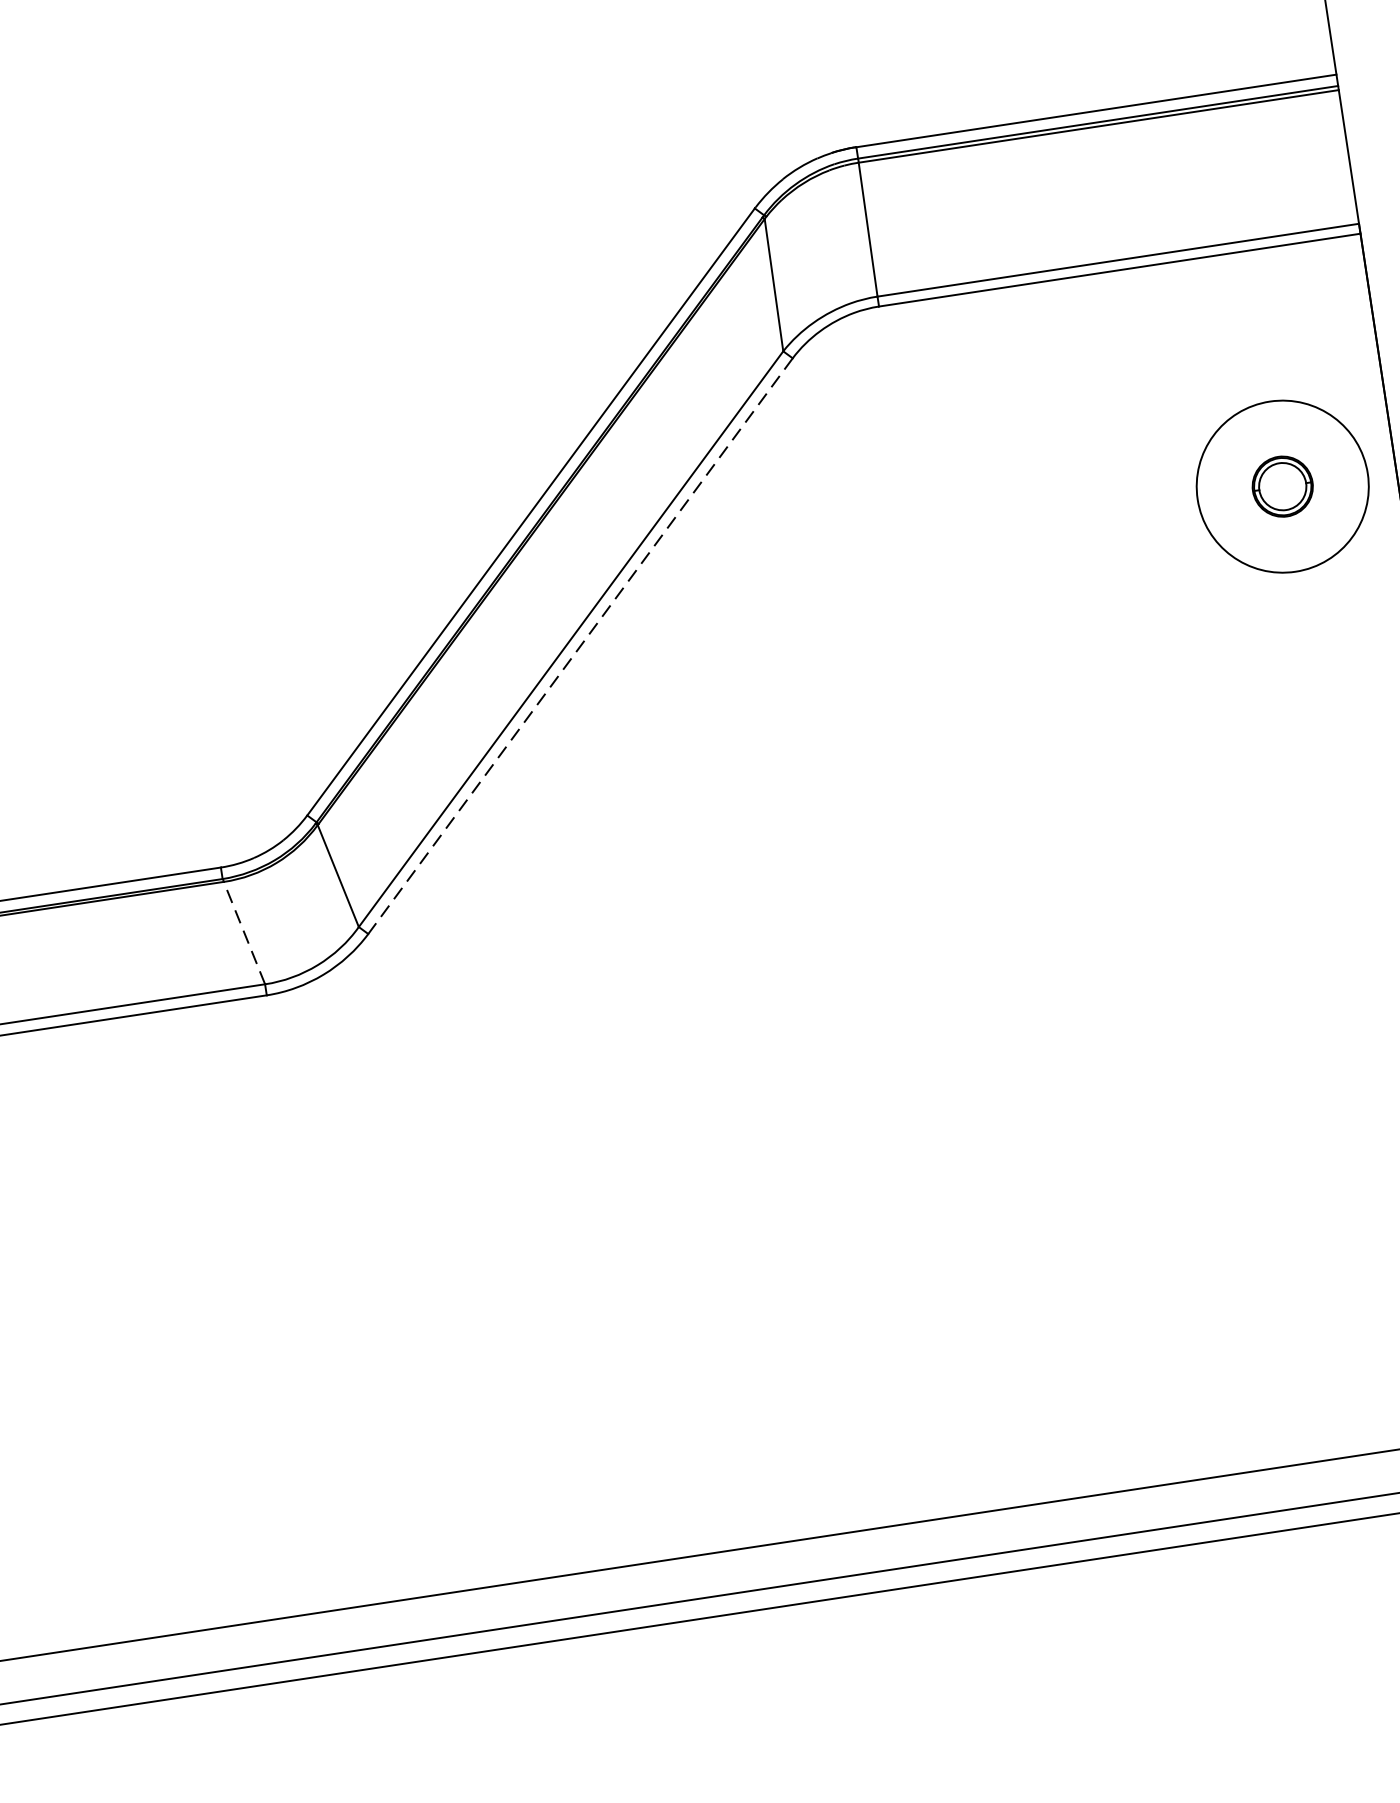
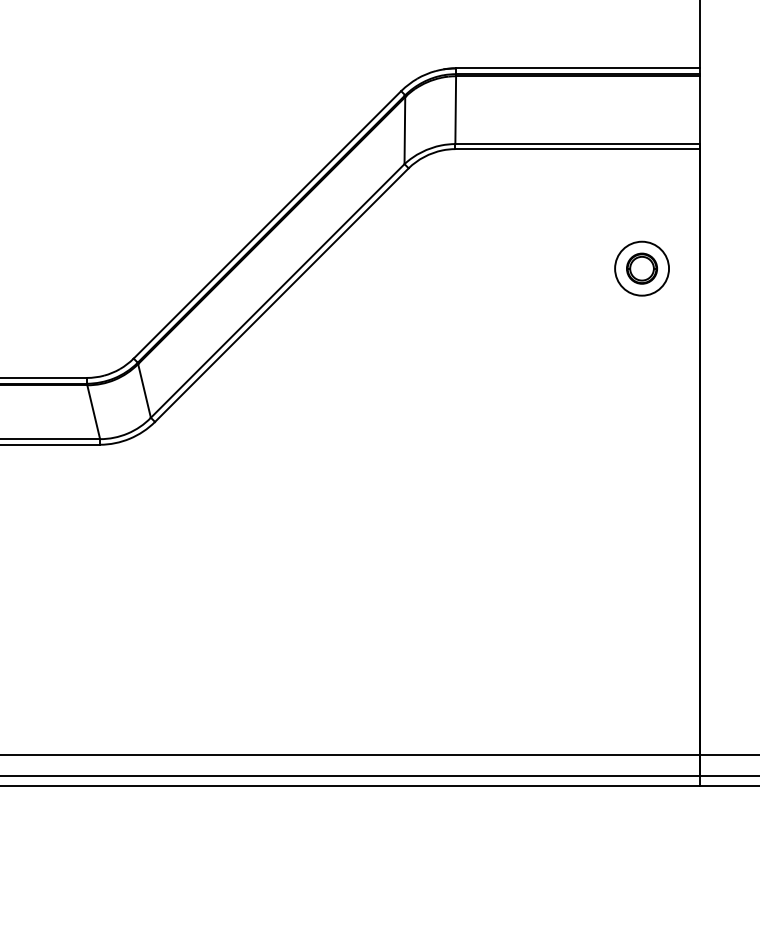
circle: (1283, 486) -> (642, 268), size x0.62
line: (579, 646) -> (281, 295), dashed -> solid
line: (244, 933) -> (93, 412), dashed -> solid

